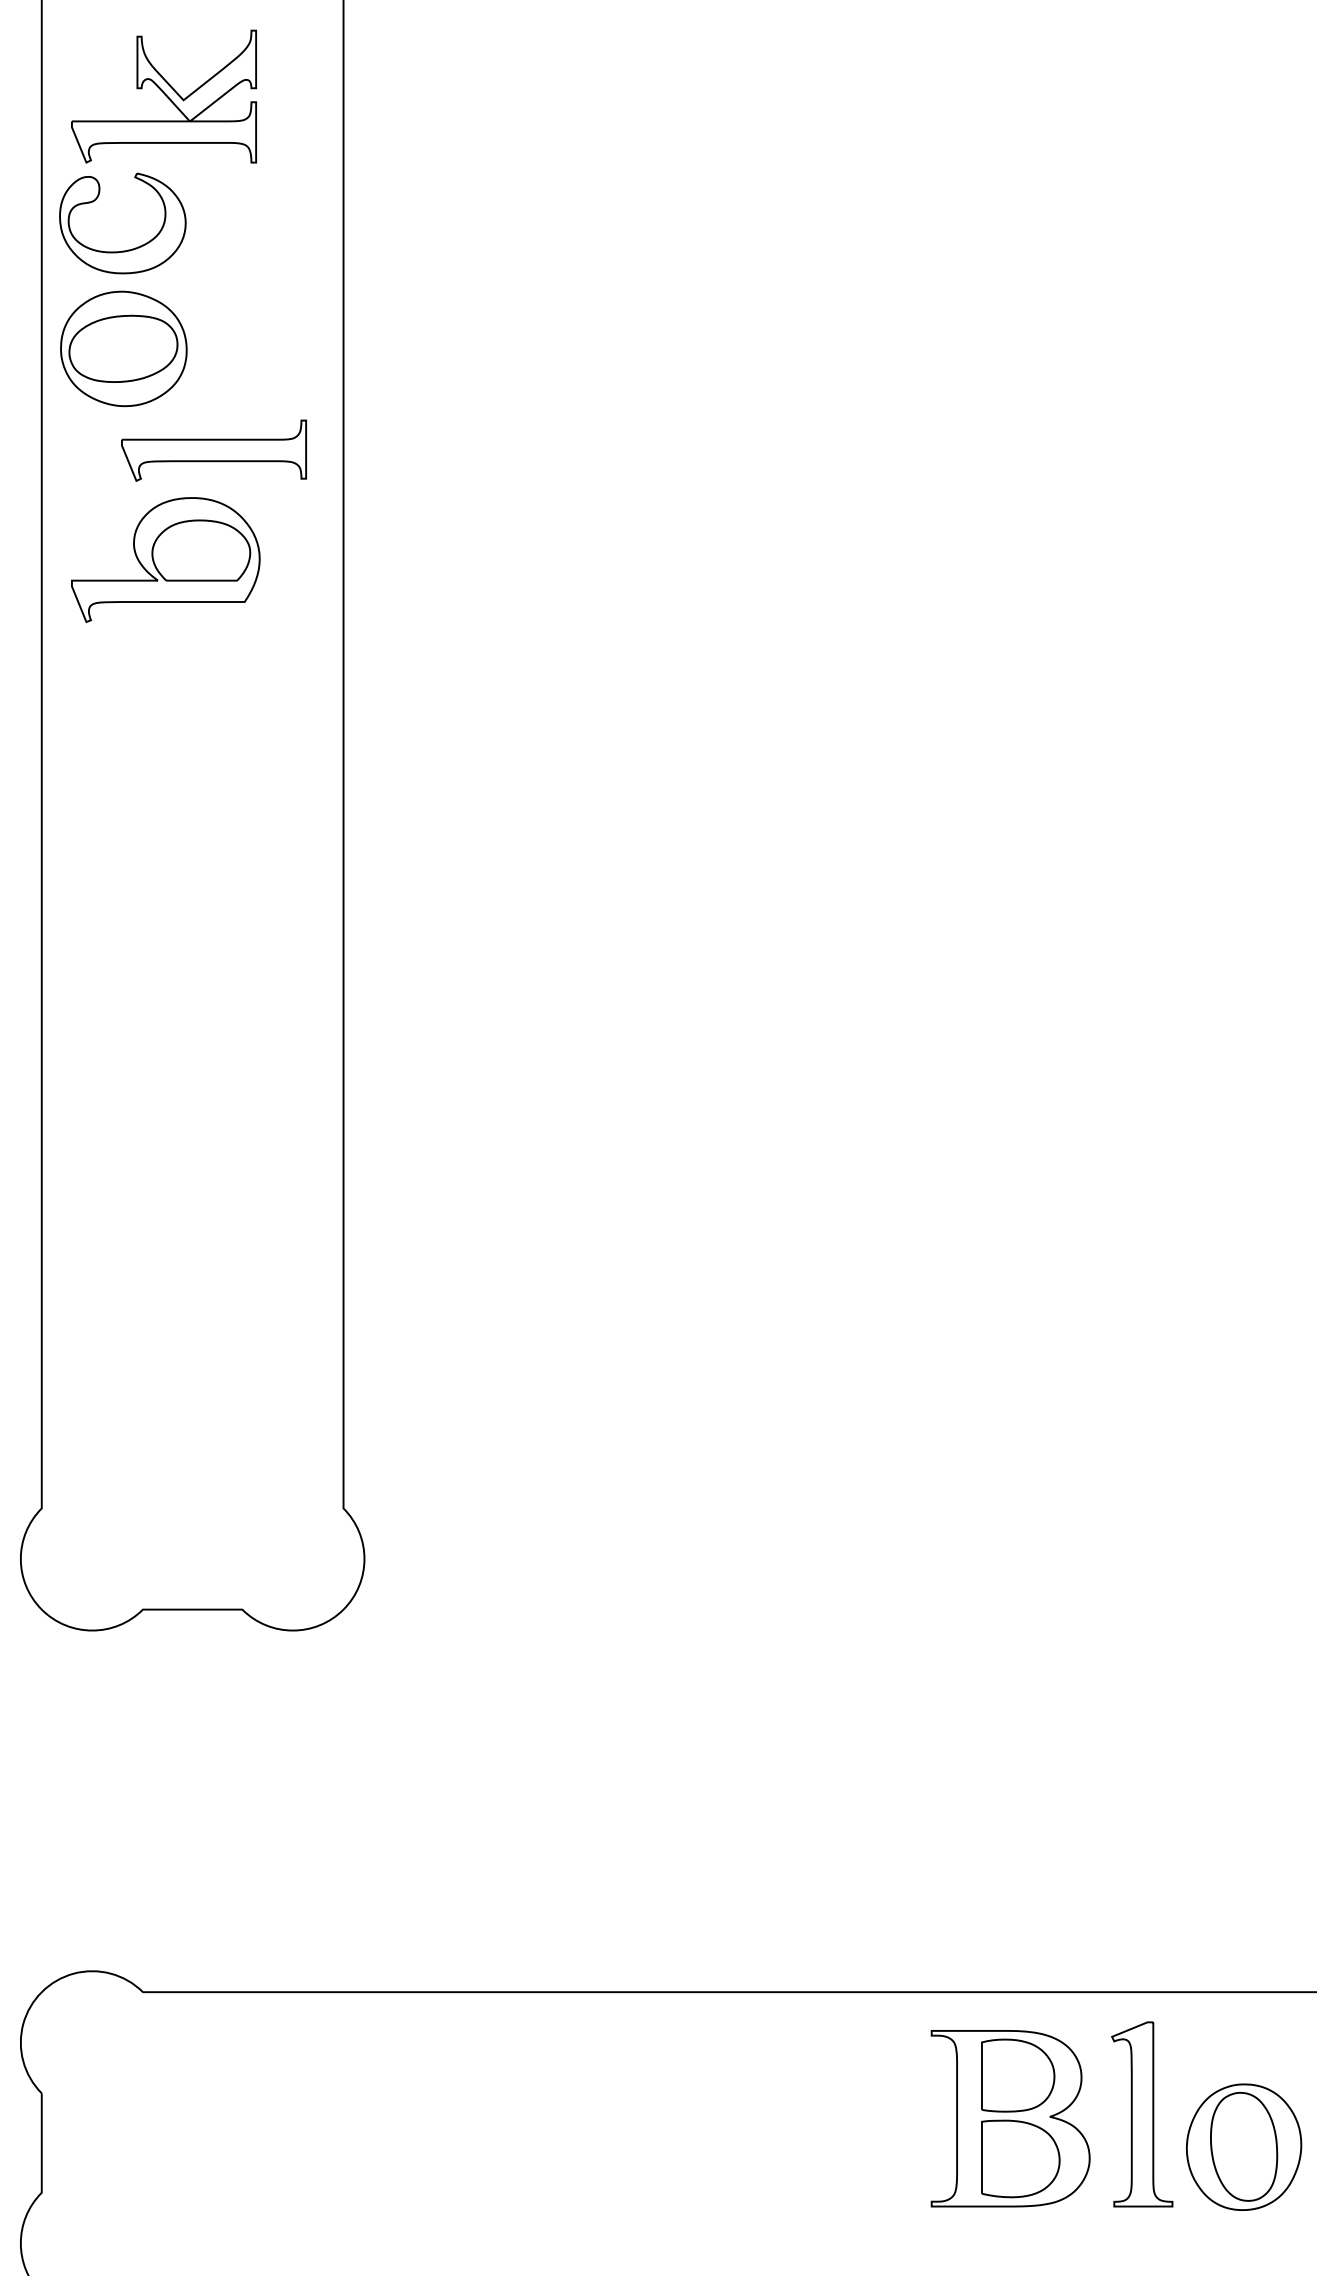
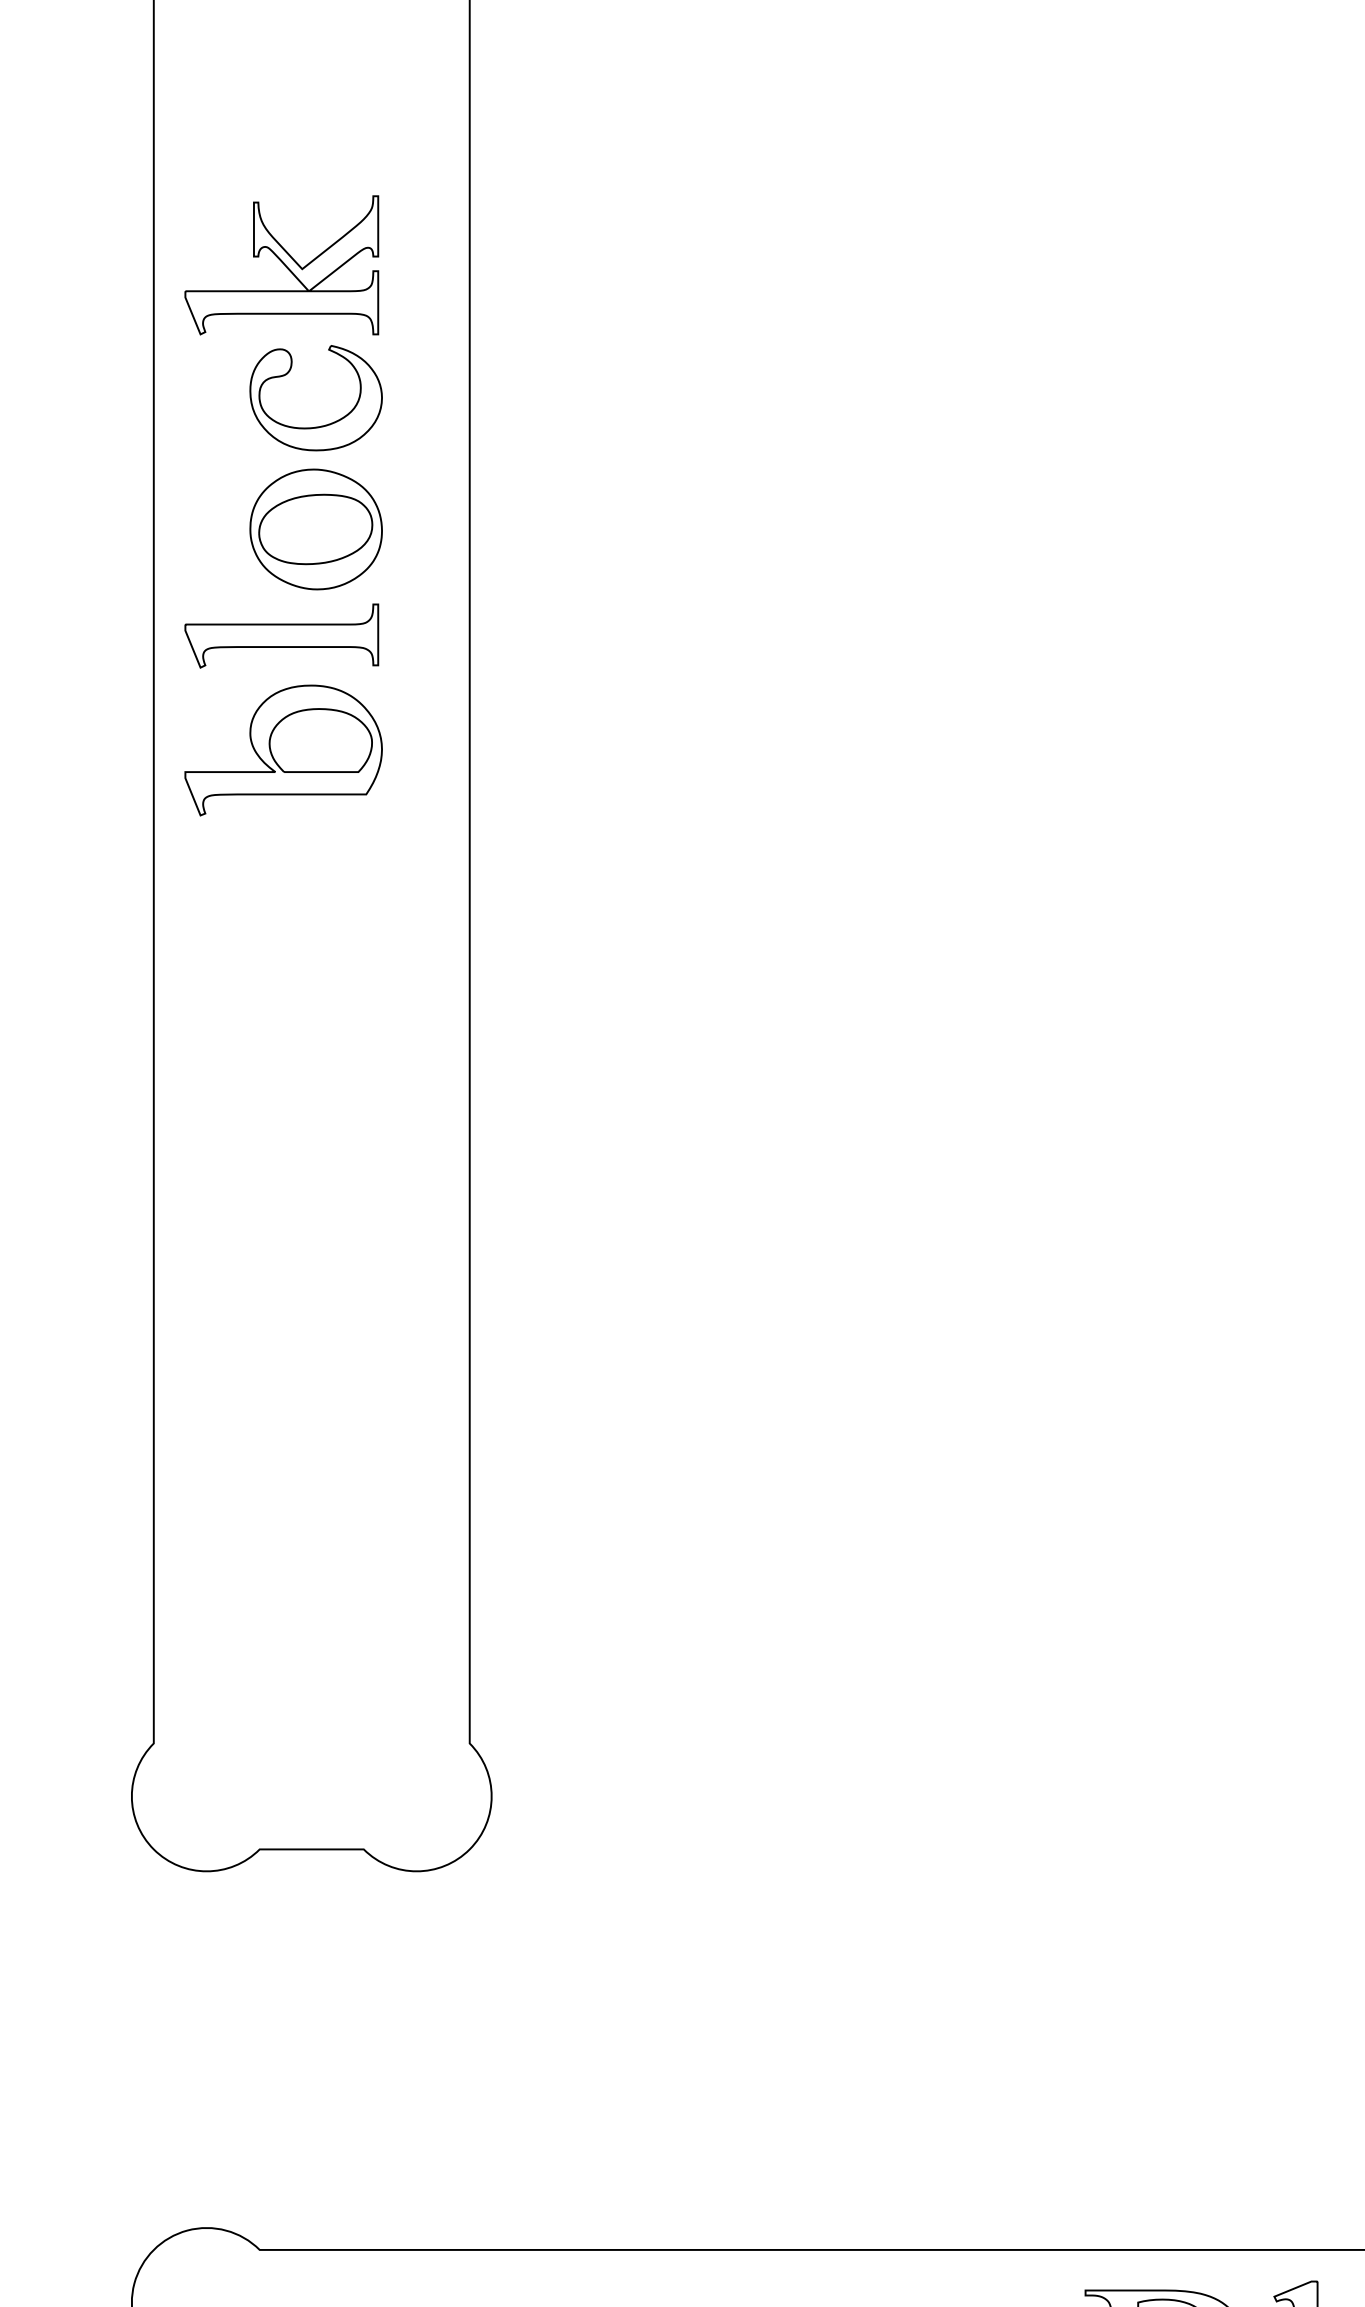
part: (128, 249) -> (322, 425), moved
part: (123, 348) -> (315, 529), moved
part: (213, 450) -> (281, 635), moved

